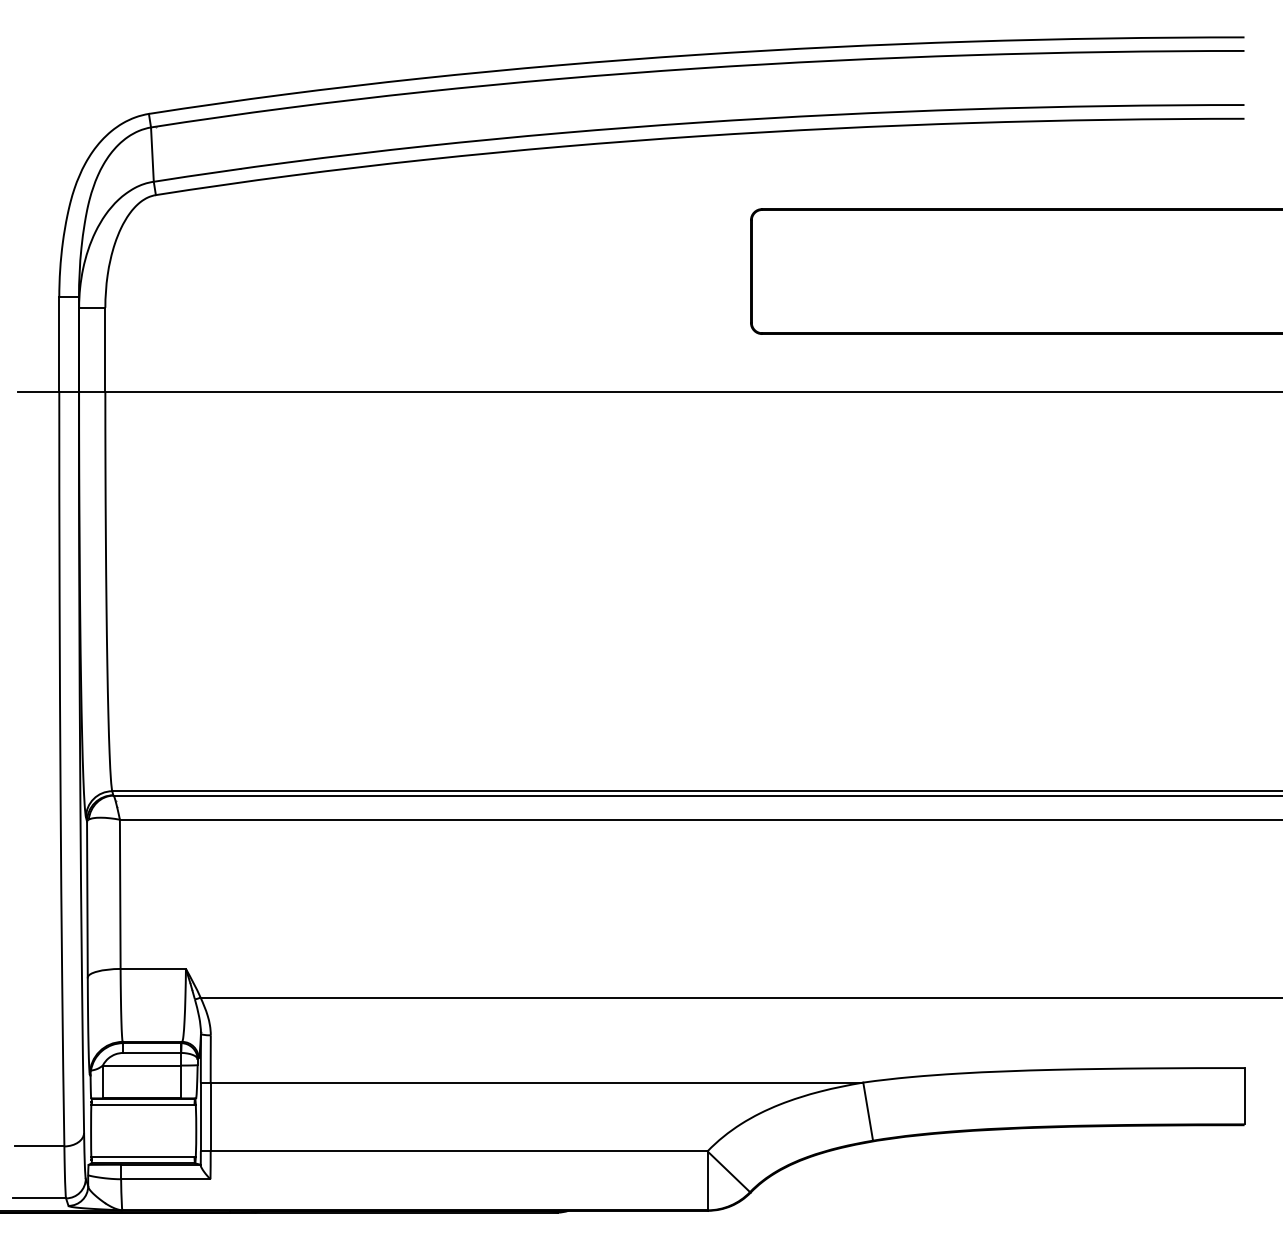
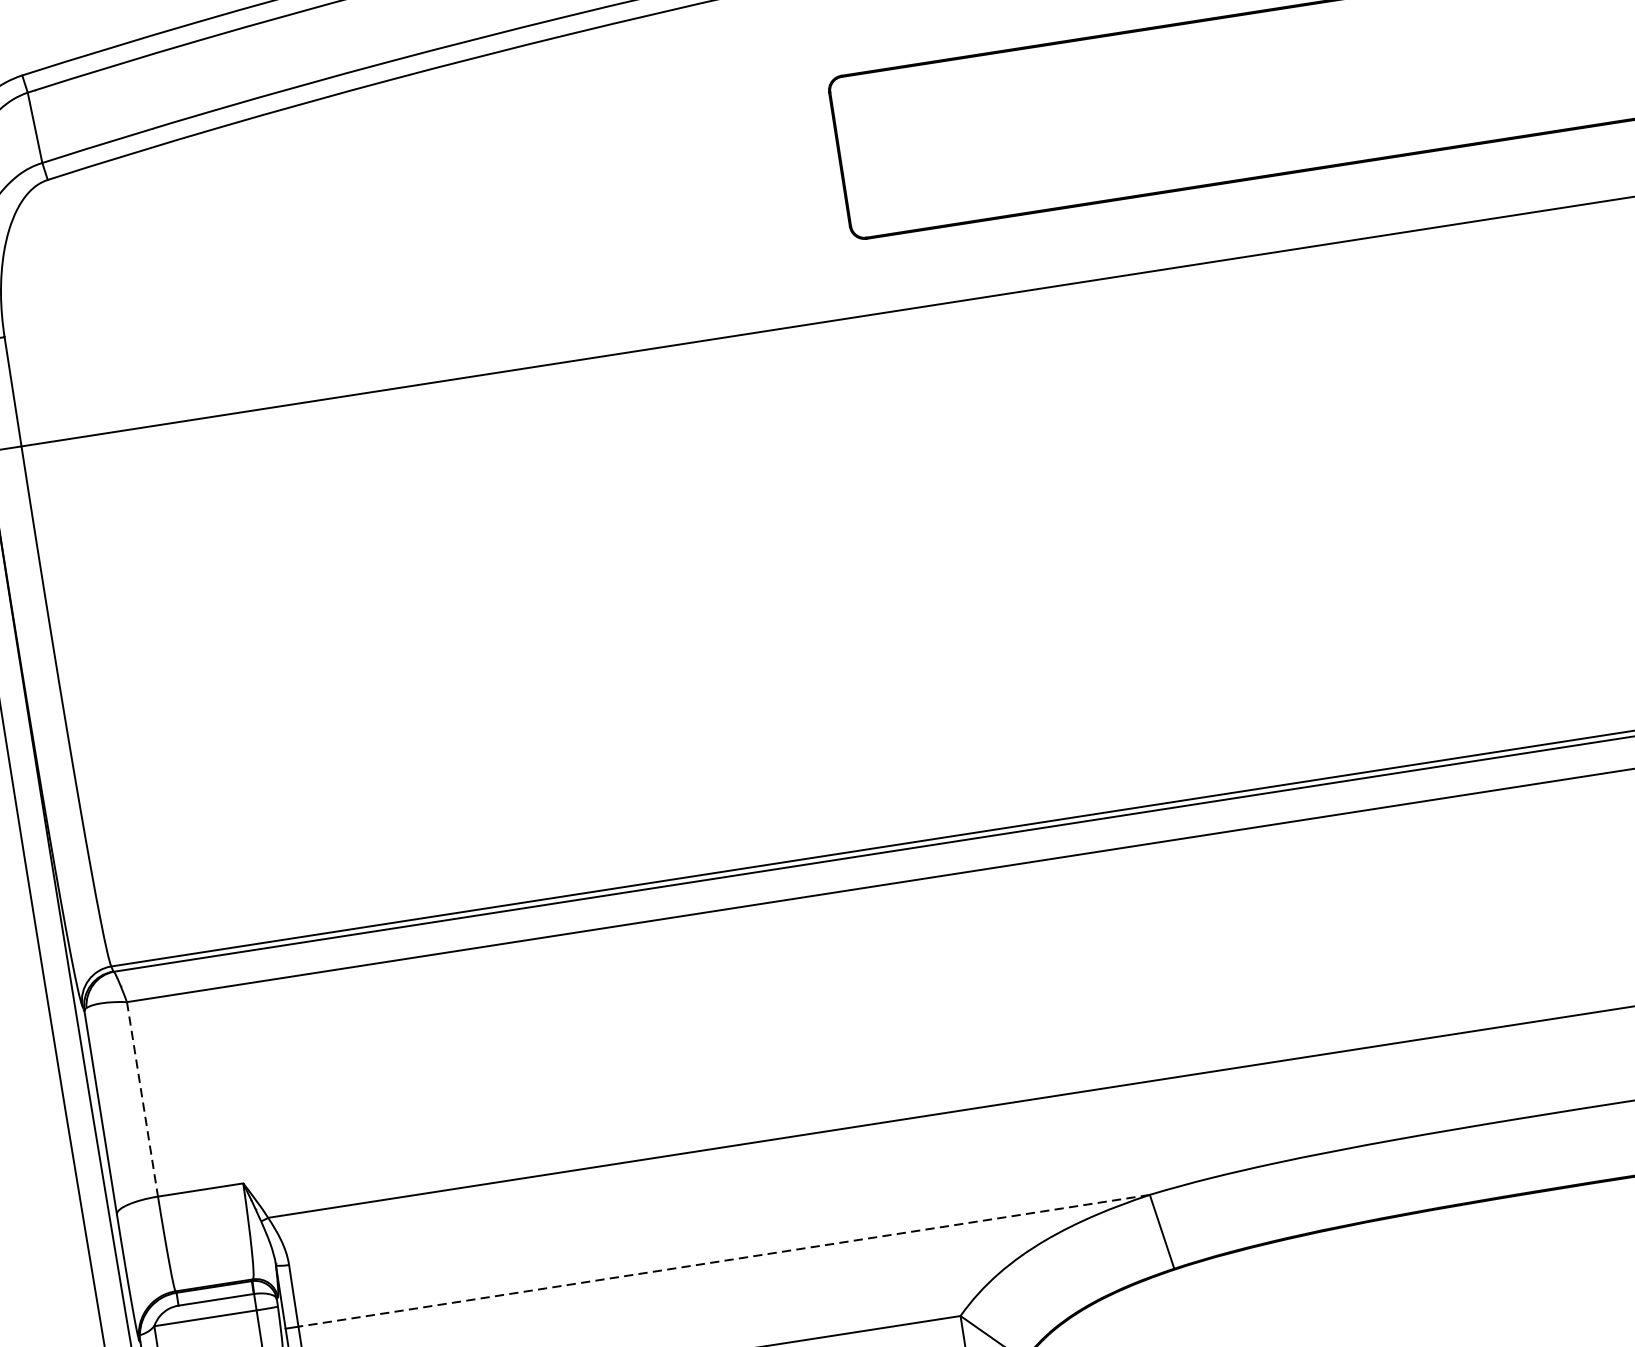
line: (120, 894) -> (142, 1099), solid -> dashed
line: (536, 1082) -> (723, 1260), solid -> dashed

